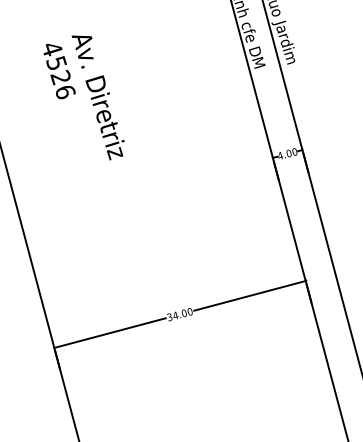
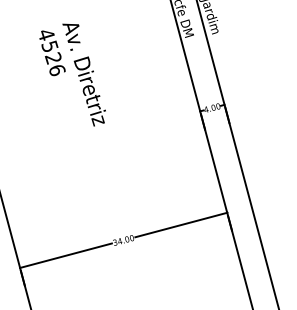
text: (83, 97) -> (72, 74), moved

